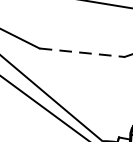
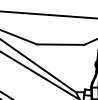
line: (82, 52) -> (60, 44), dashed -> solid

